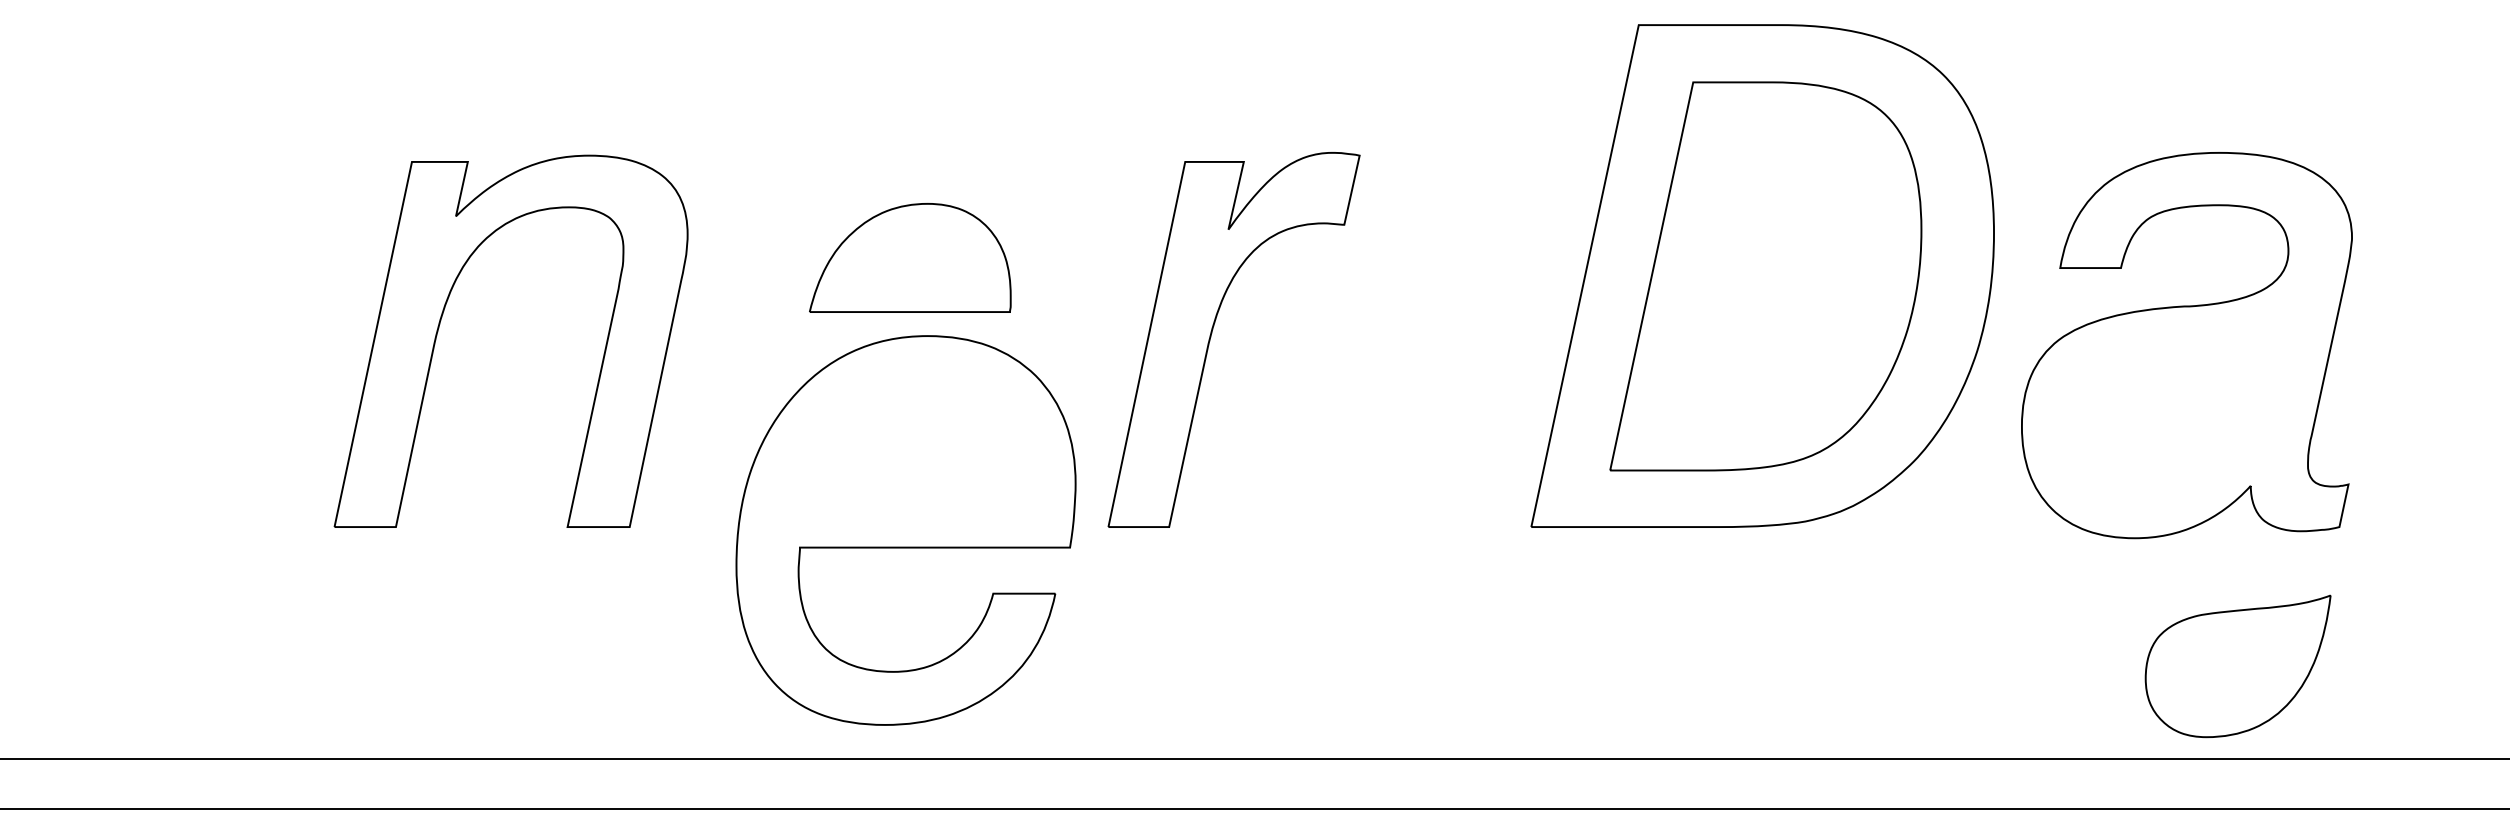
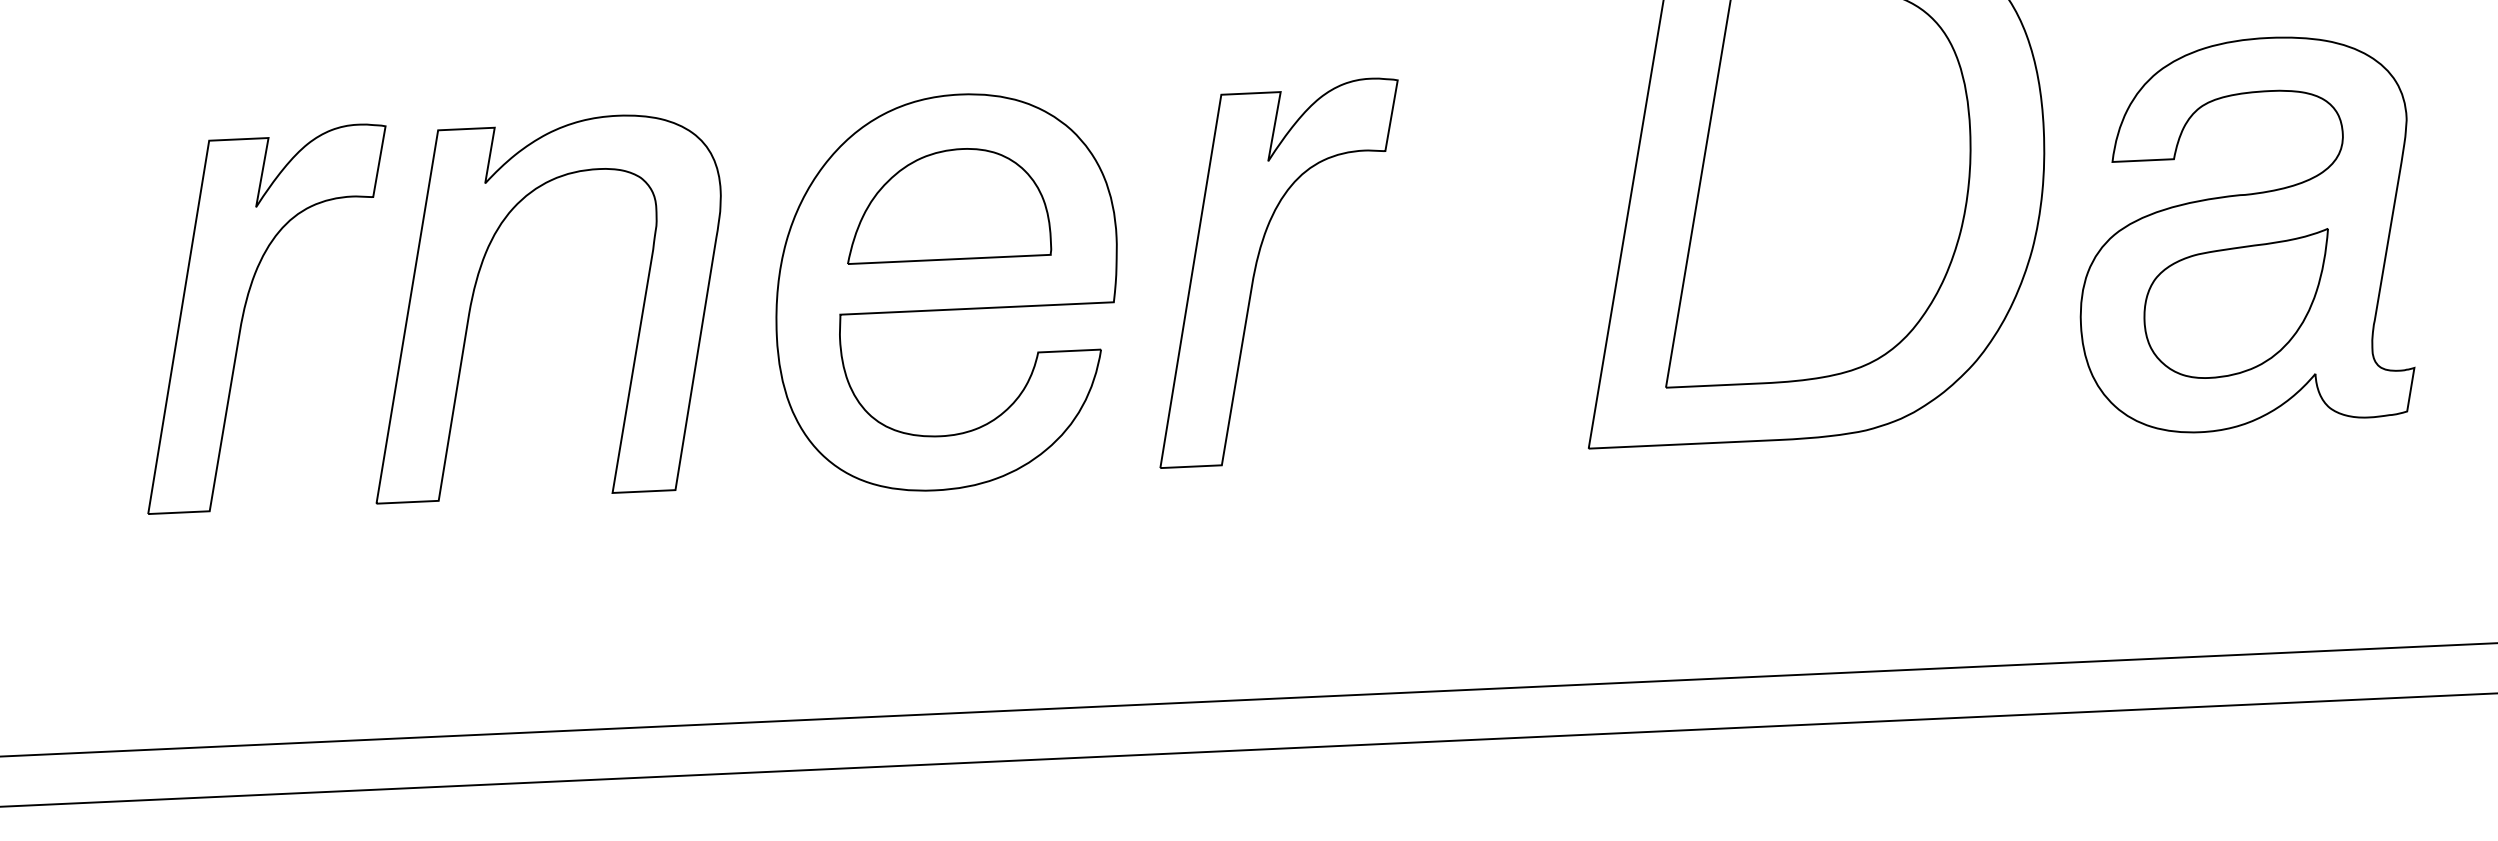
part: (213, 332) -> (244, 312), added
part: (905, 530) -> (946, 292), moved
part: (2237, 666) -> (2236, 304), moved

